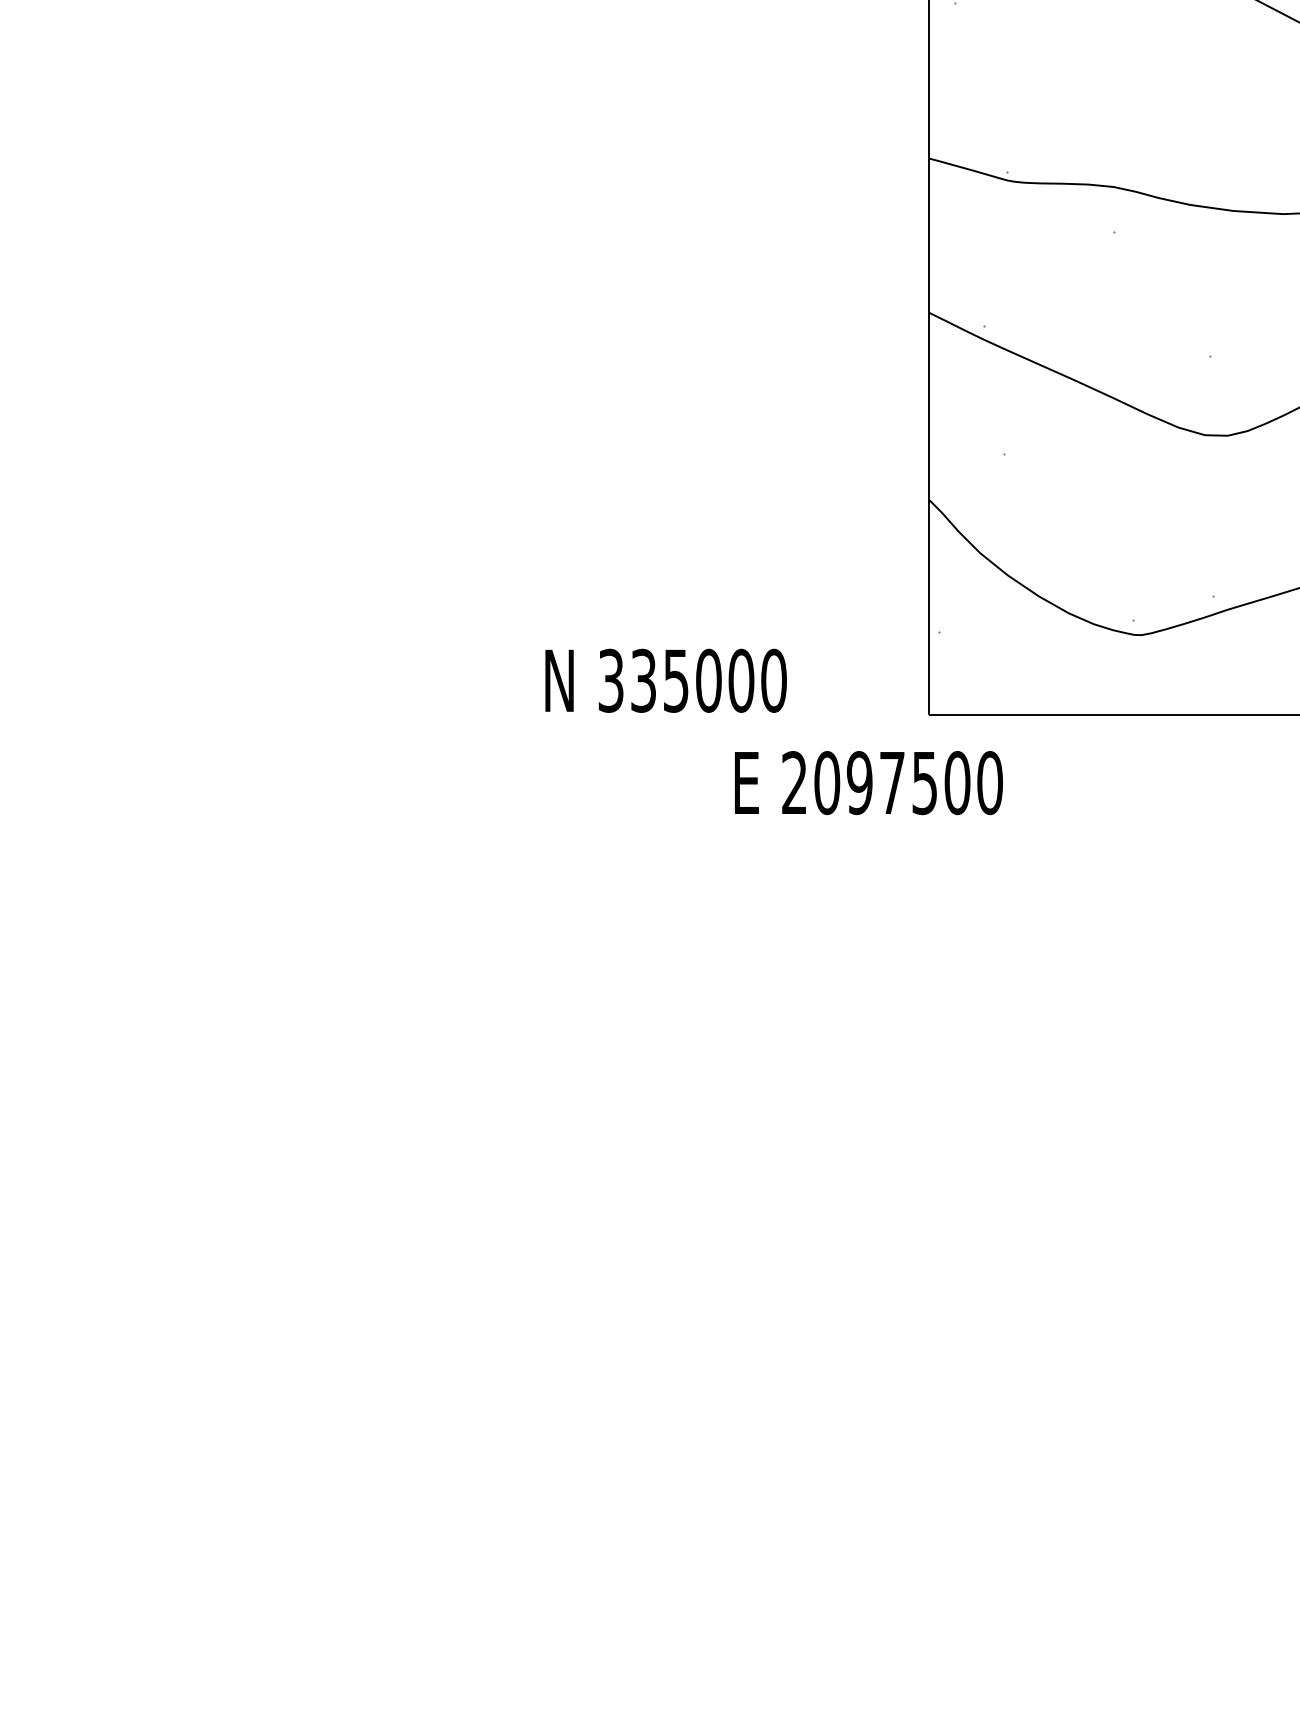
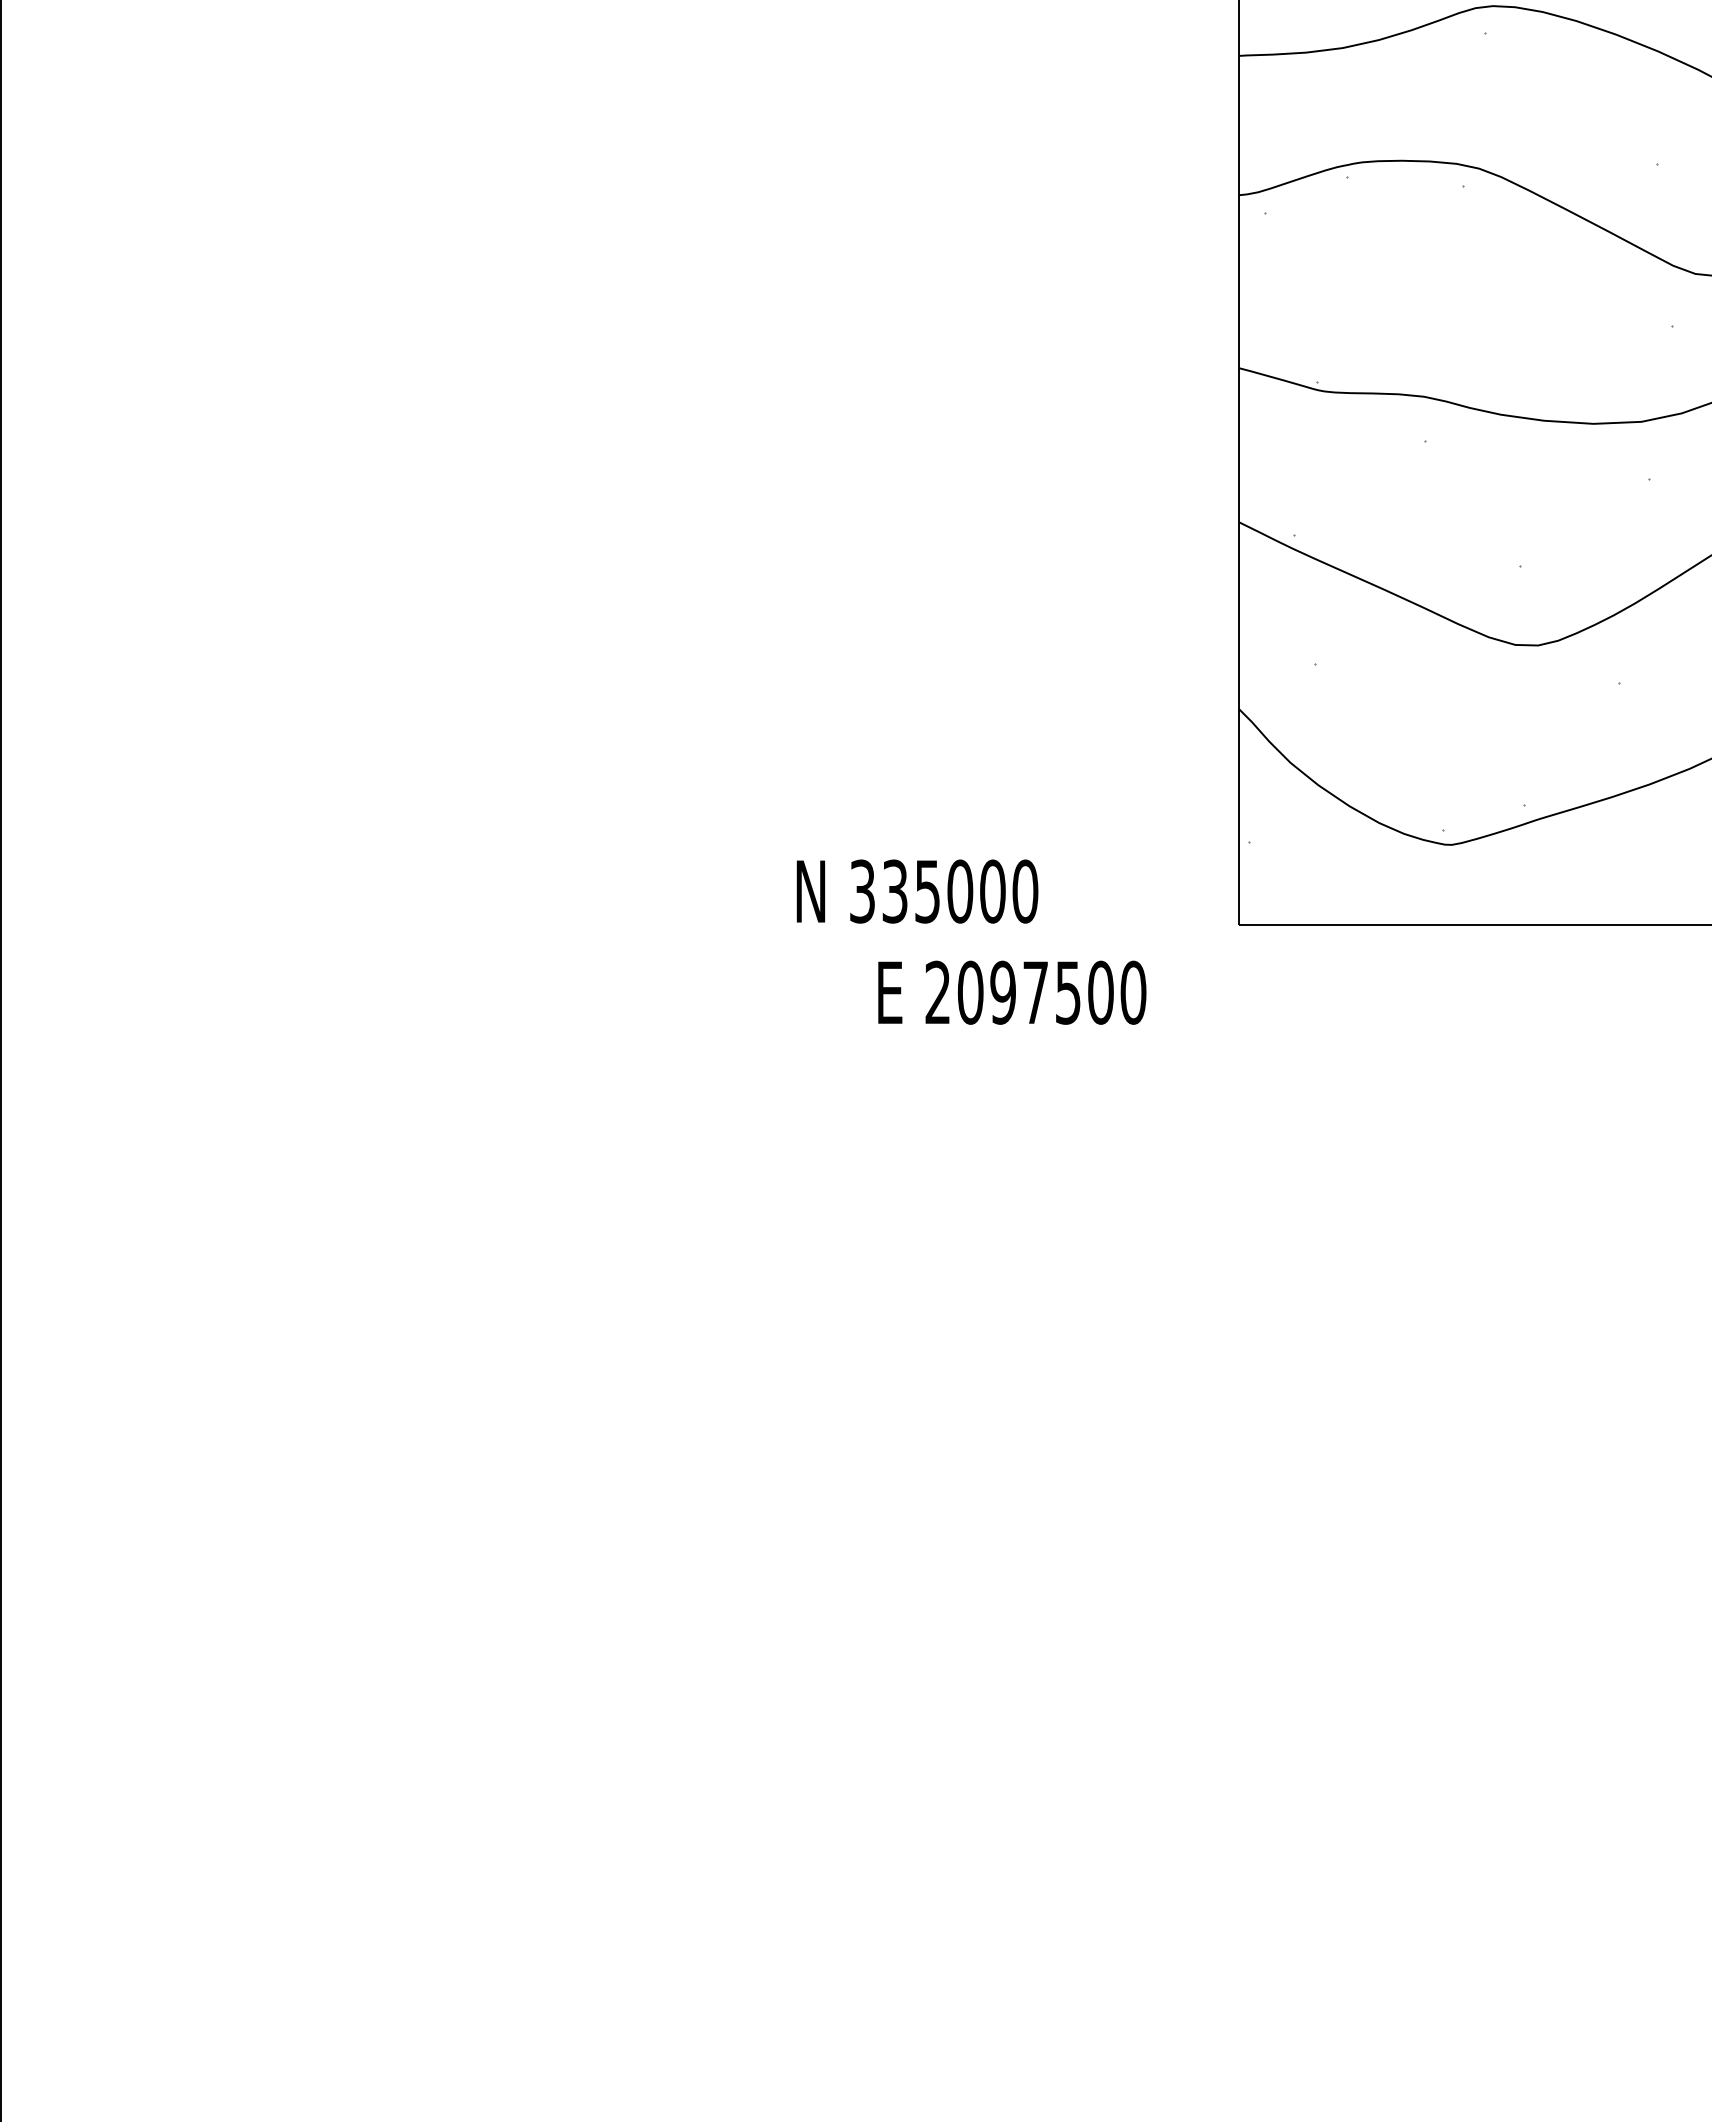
text: (666, 680) -> (917, 891), moved
text: (869, 782) -> (1012, 992), moved

